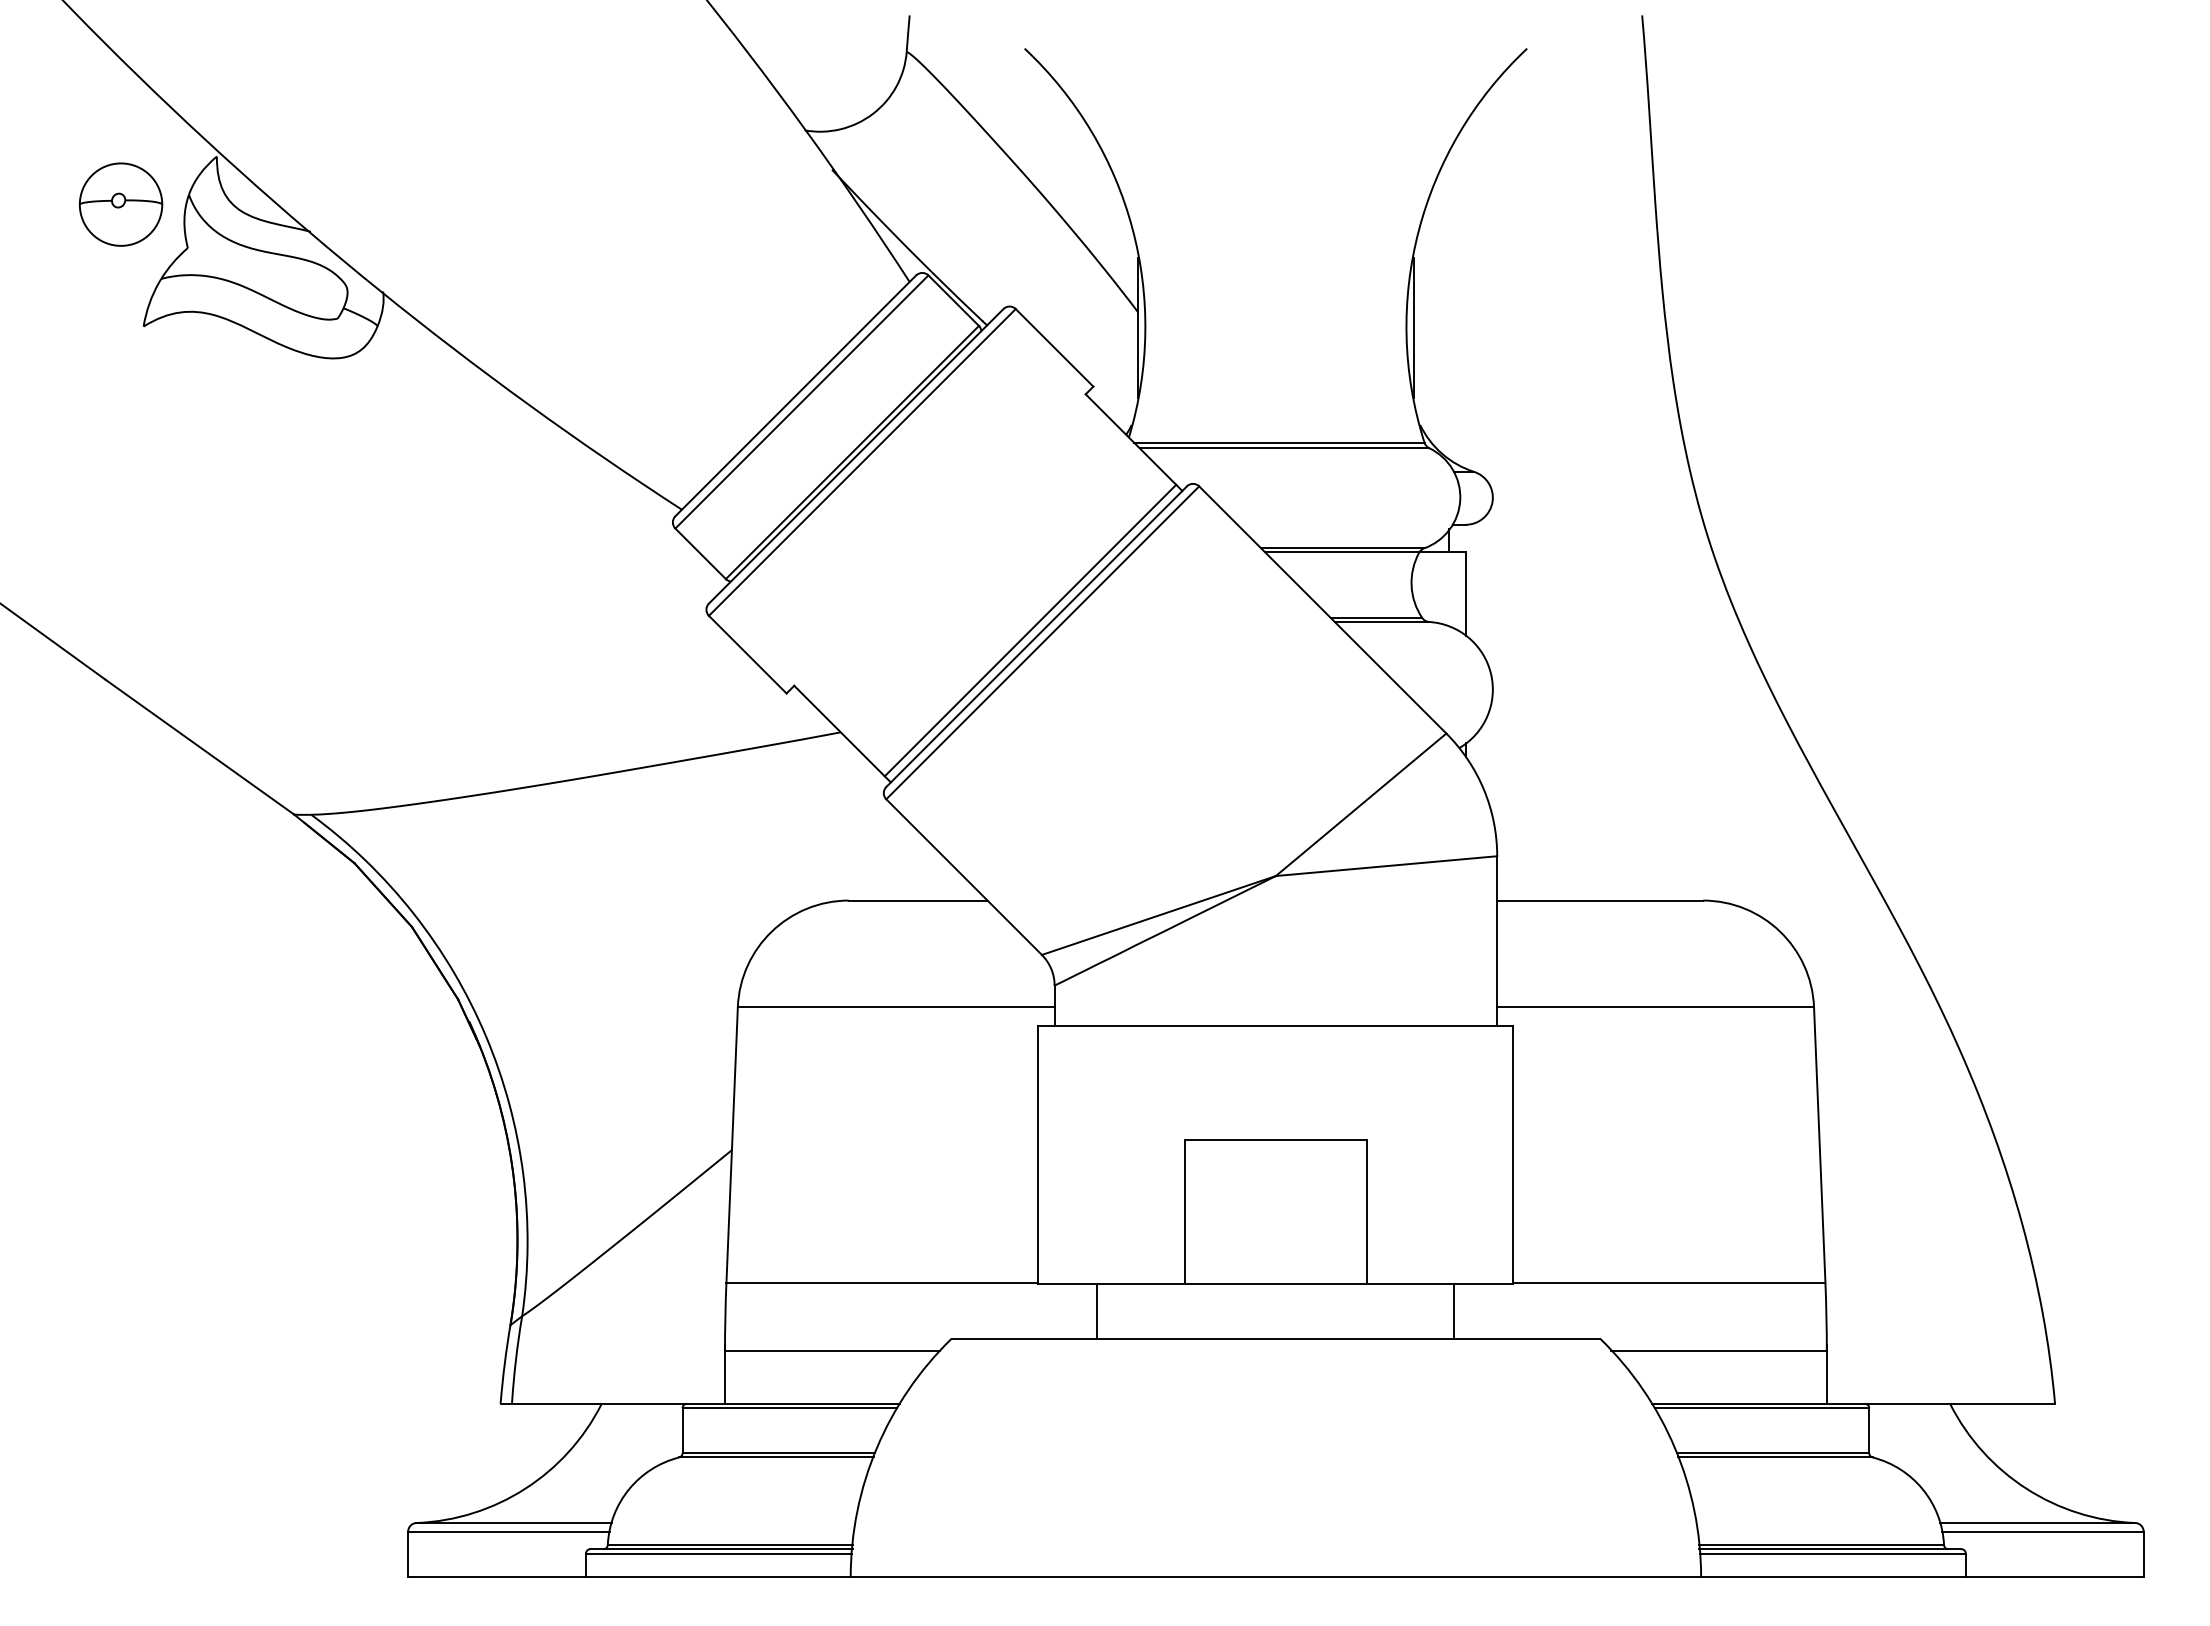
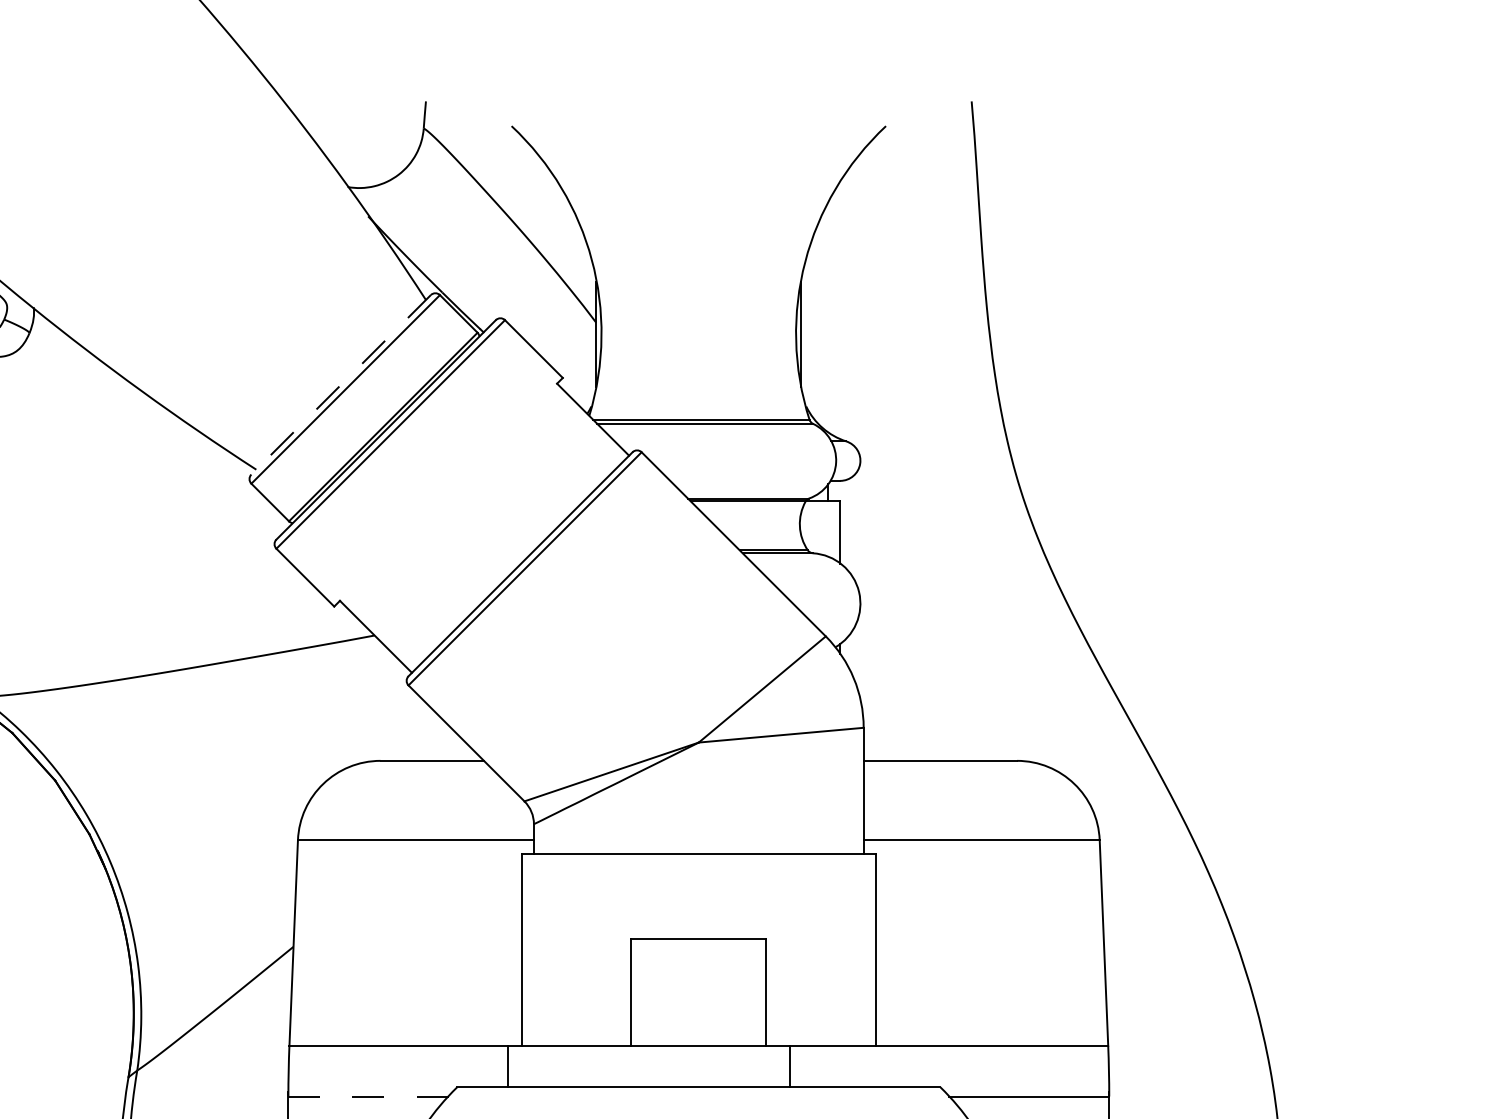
line: (795, 396) -> (340, 385), solid -> dashed
line: (1030, 630) -> (515, 559), removed
line: (1097, 1310) -> (507, 1066), moved
line: (1454, 1310) -> (790, 1066), moved
line: (832, 1351) -> (368, 1096), solid -> dashed

